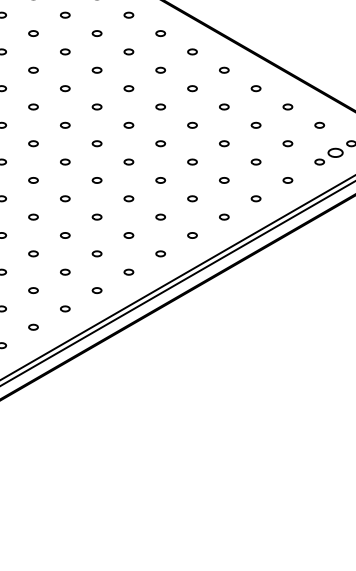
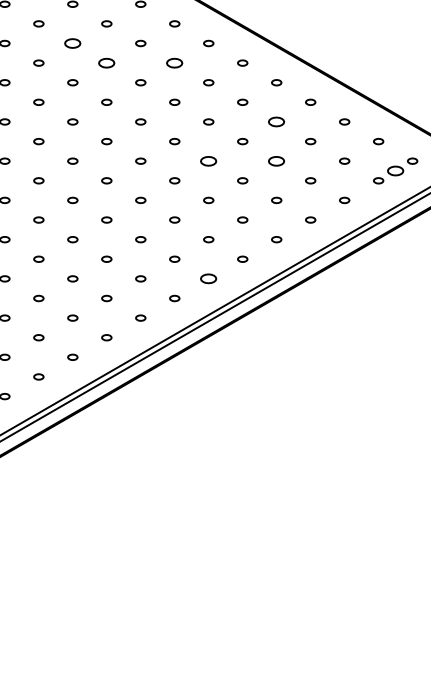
part: (33, 33) -> (72, 43), size x1.6
part: (65, 51) -> (106, 62), size x1.6
part: (128, 51) -> (174, 62), size x1.6
part: (224, 106) -> (276, 121), size x1.6
part: (160, 143) -> (208, 160), size x1.6
part: (224, 143) -> (276, 160), size x1.6
part: (160, 253) -> (208, 278), size x1.6

